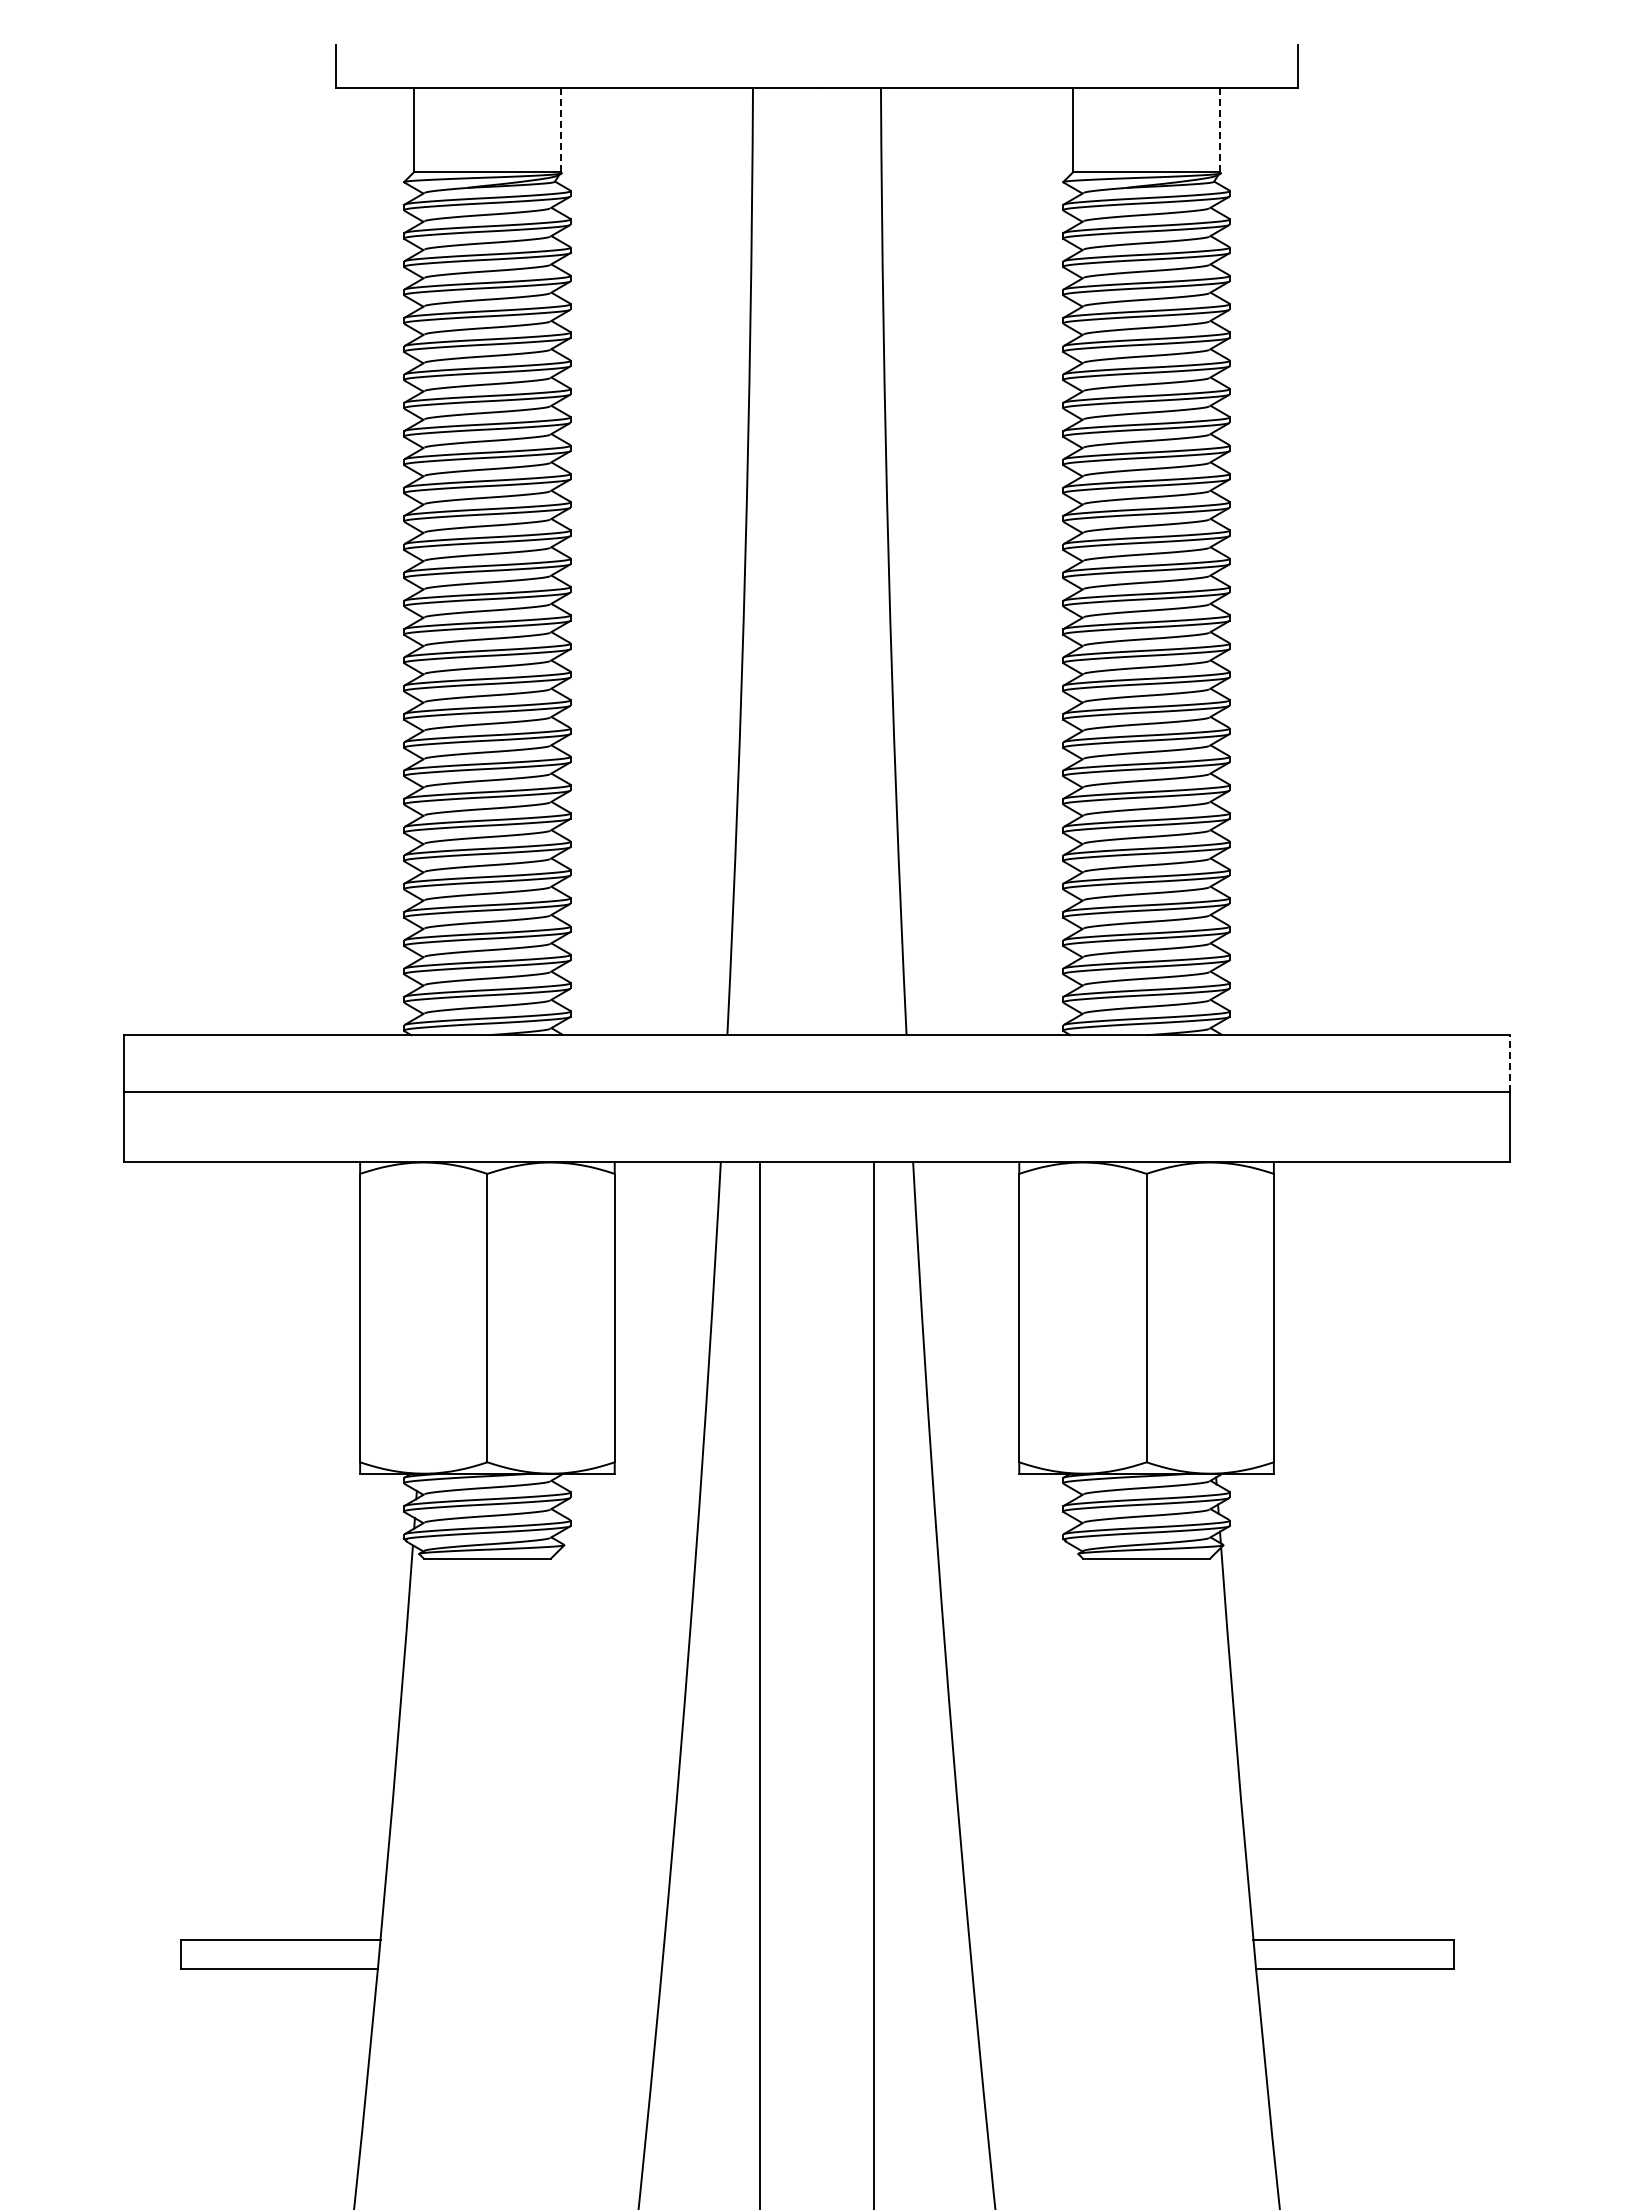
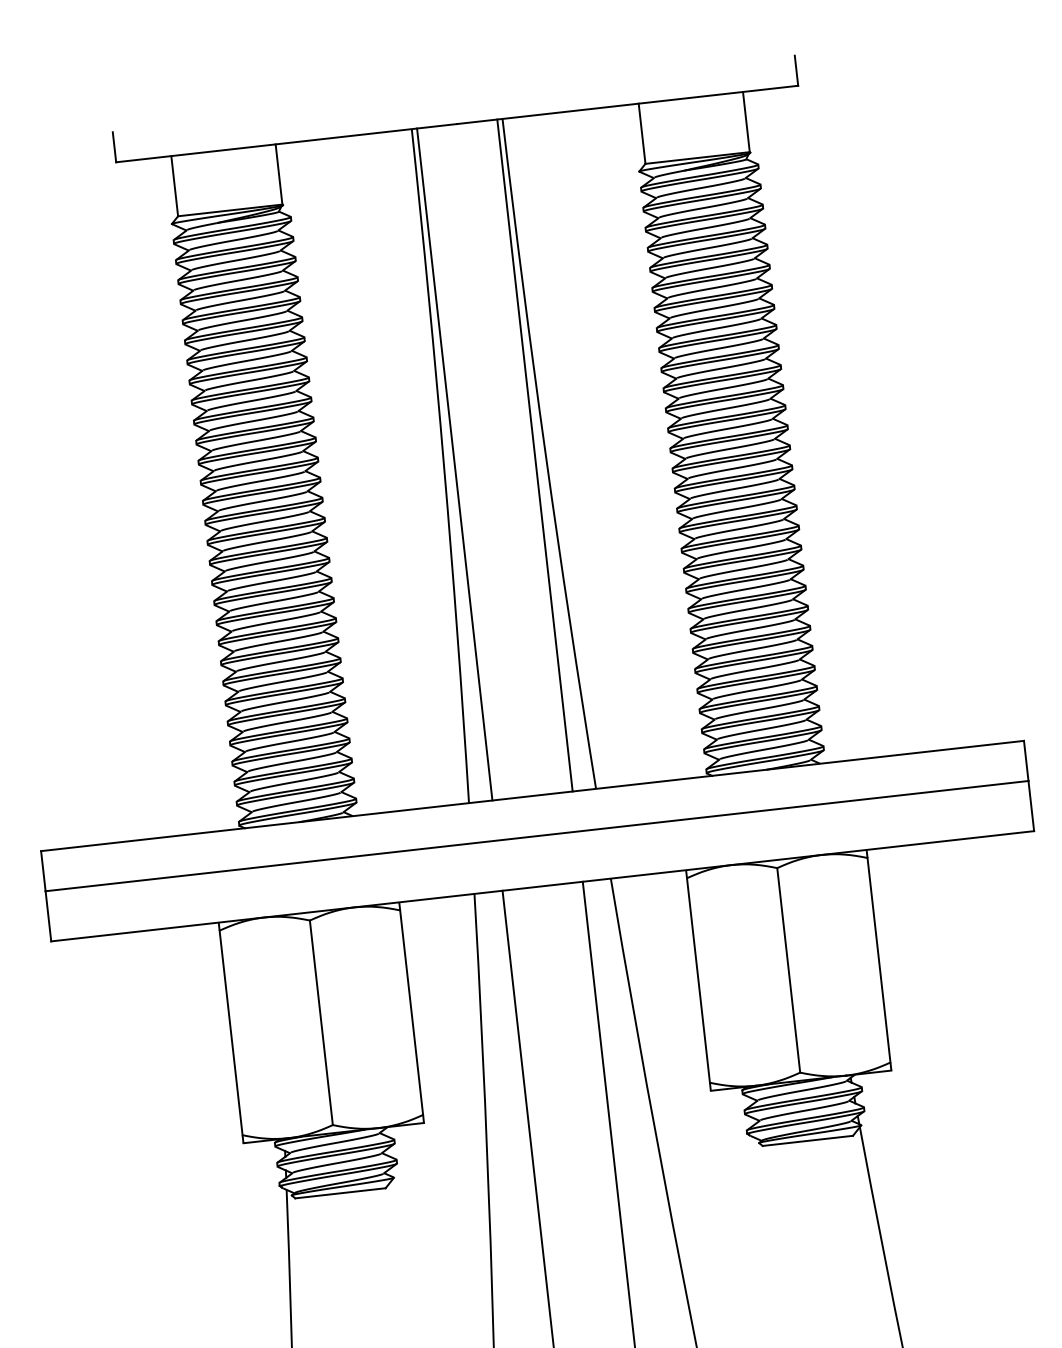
line: (560, 129) -> (278, 174), dashed -> solid
line: (1220, 129) -> (746, 121), dashed -> solid
line: (760, 561) -> (454, 464), added
line: (873, 561) -> (534, 455), added
line: (1510, 1062) -> (1026, 760), dashed -> solid

